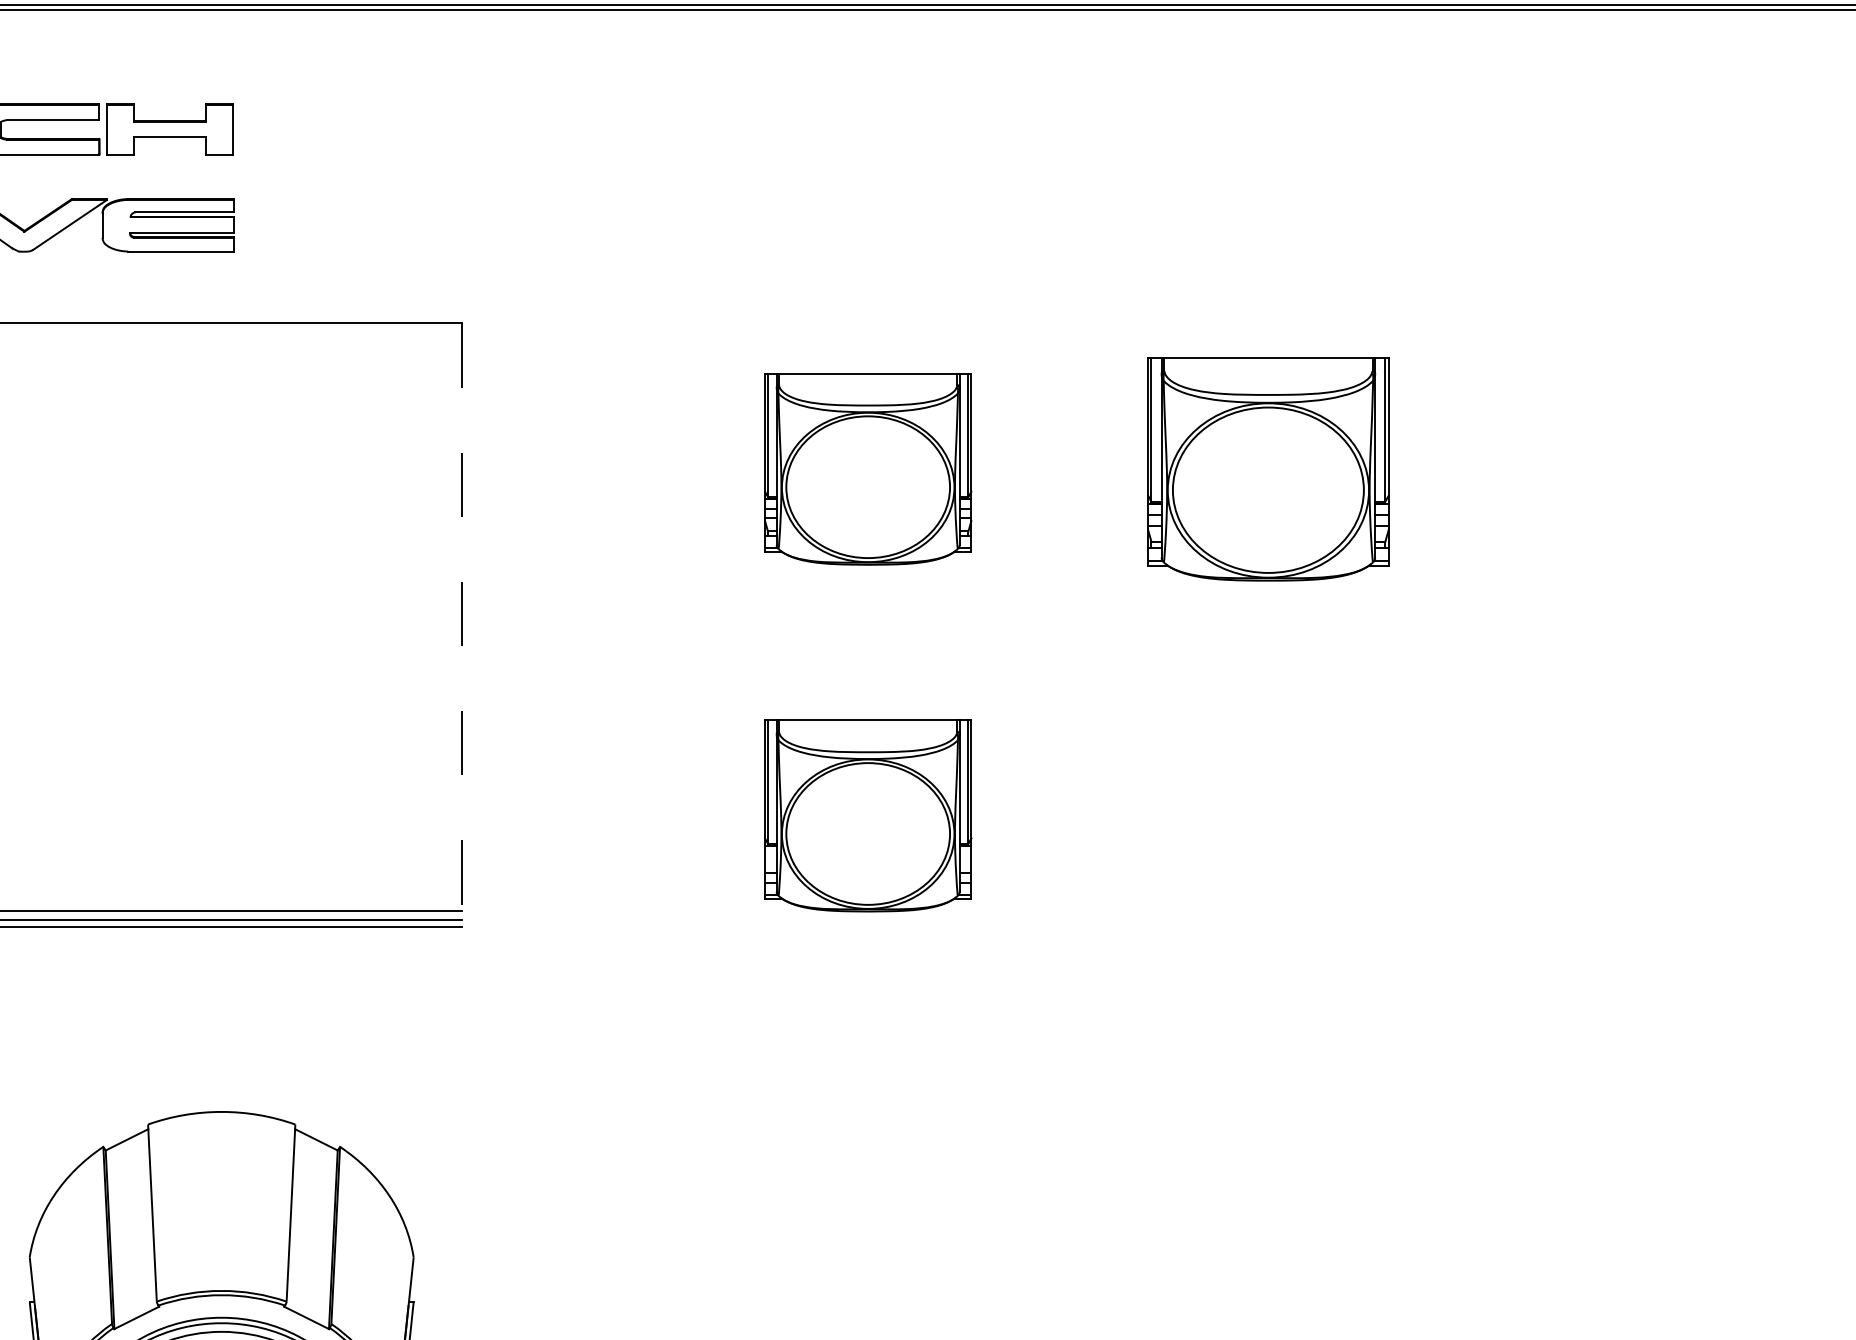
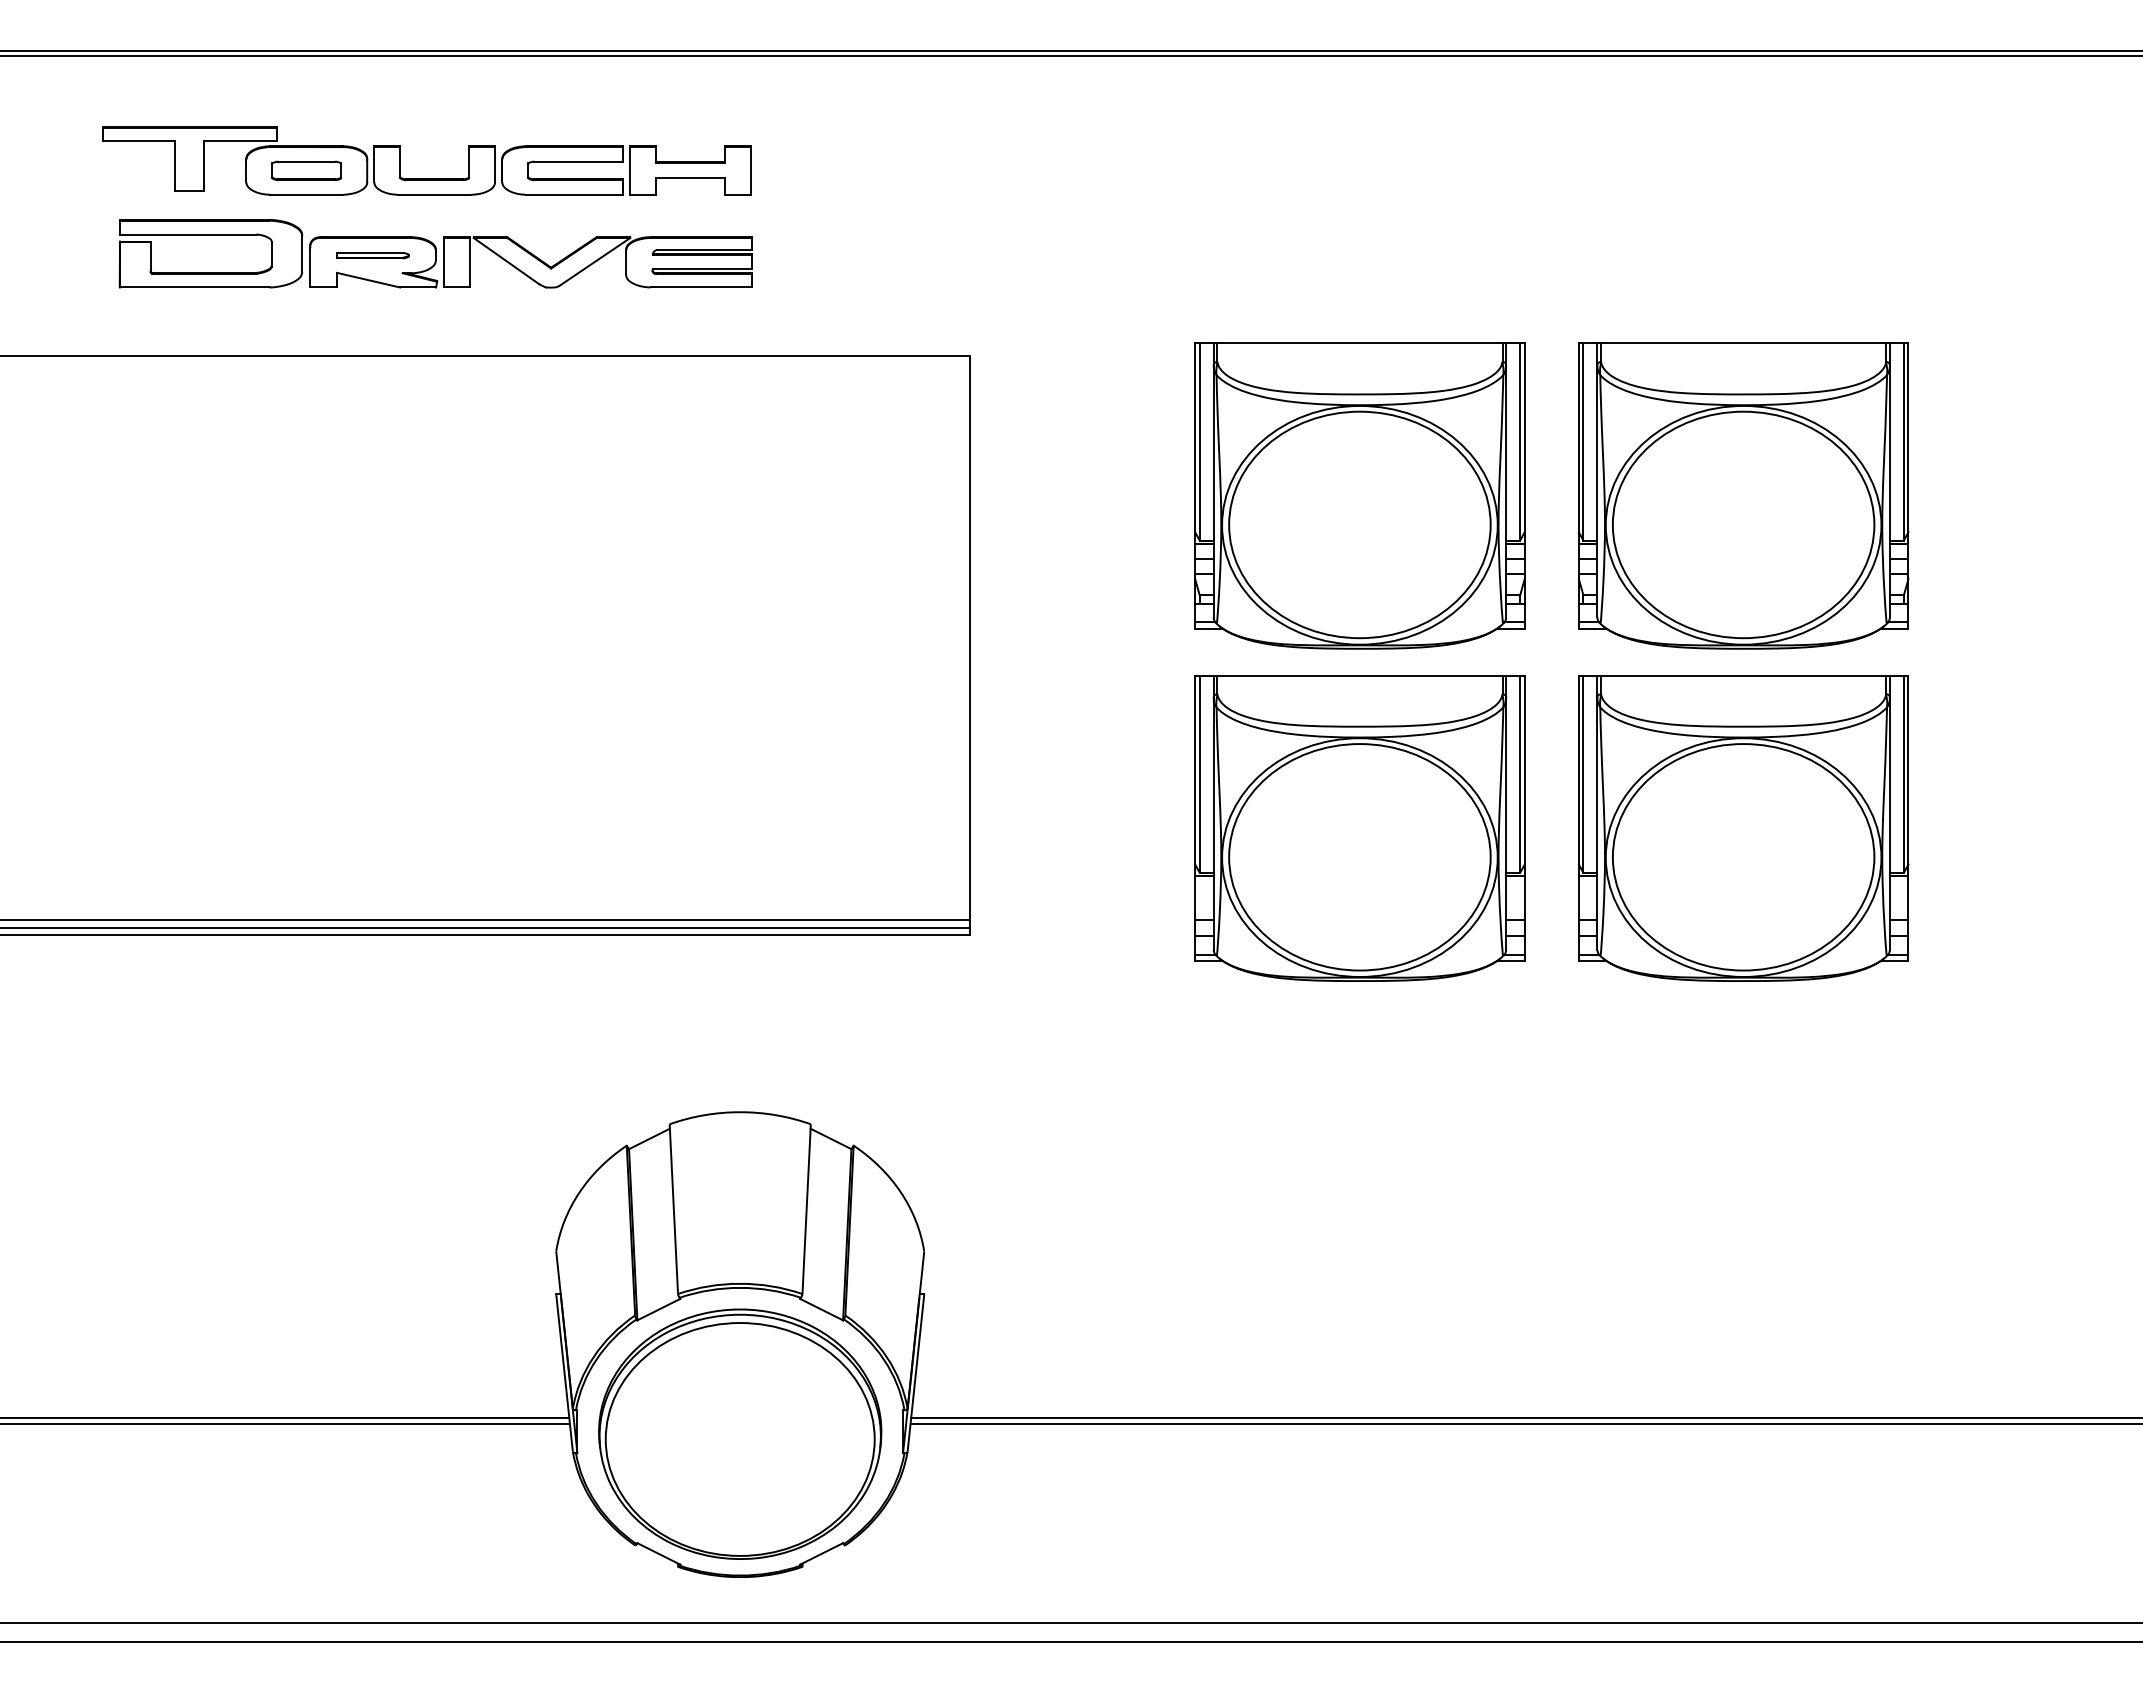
part: (867, 468) -> (1359, 495), size x1.67
part: (1268, 468) -> (1743, 495), size x1.43
line: (461, 625) -> (970, 645), dashed -> solid
part: (867, 815) -> (1359, 828), size x1.67
part: (1268, 815) -> (1743, 828), added

